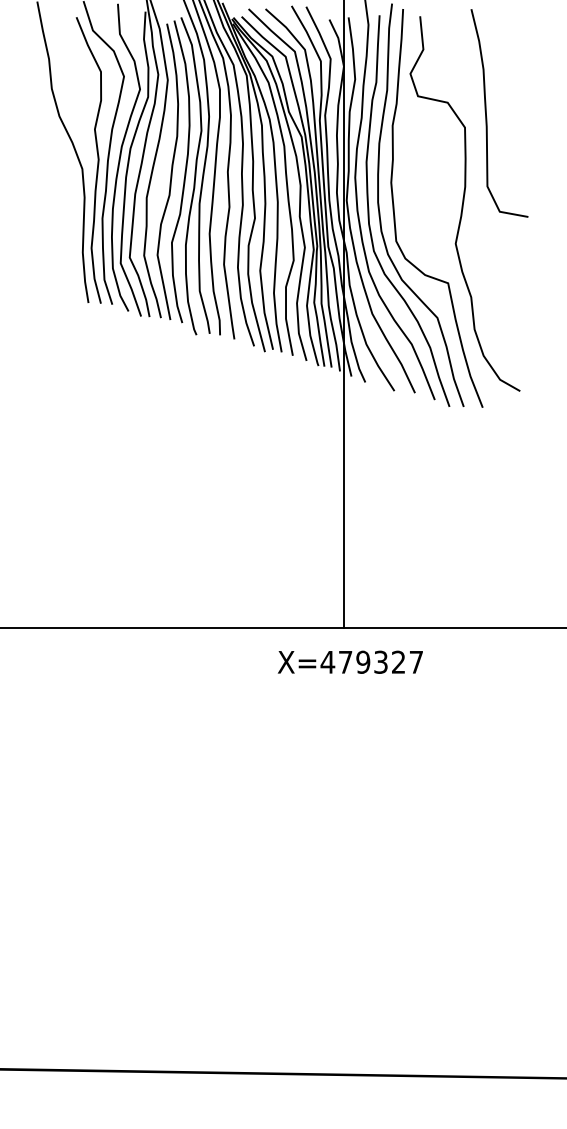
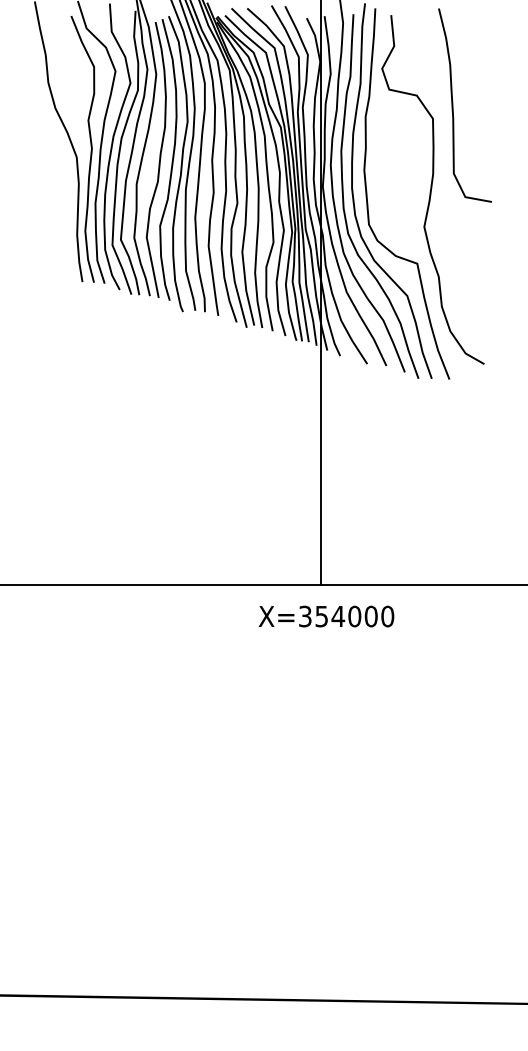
text: (372, 662) -> (346, 616), X=479327 -> X=354000

